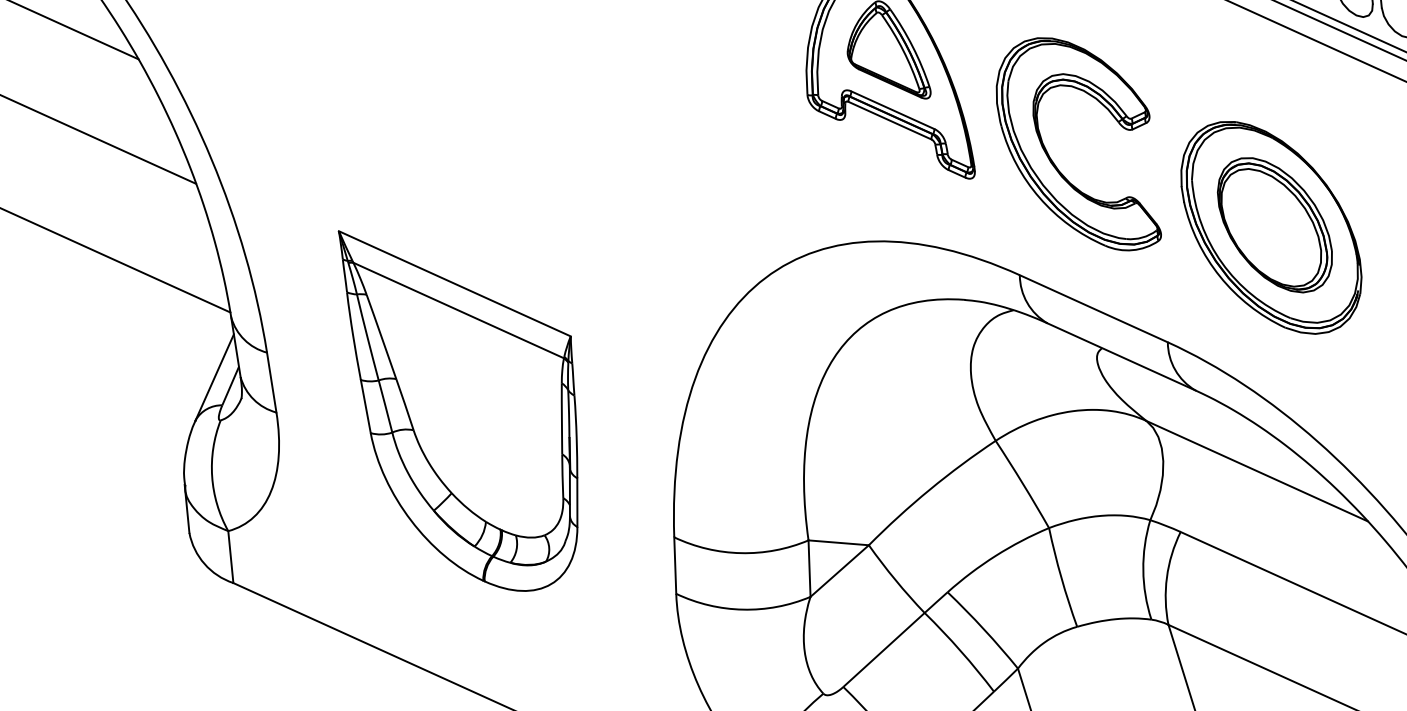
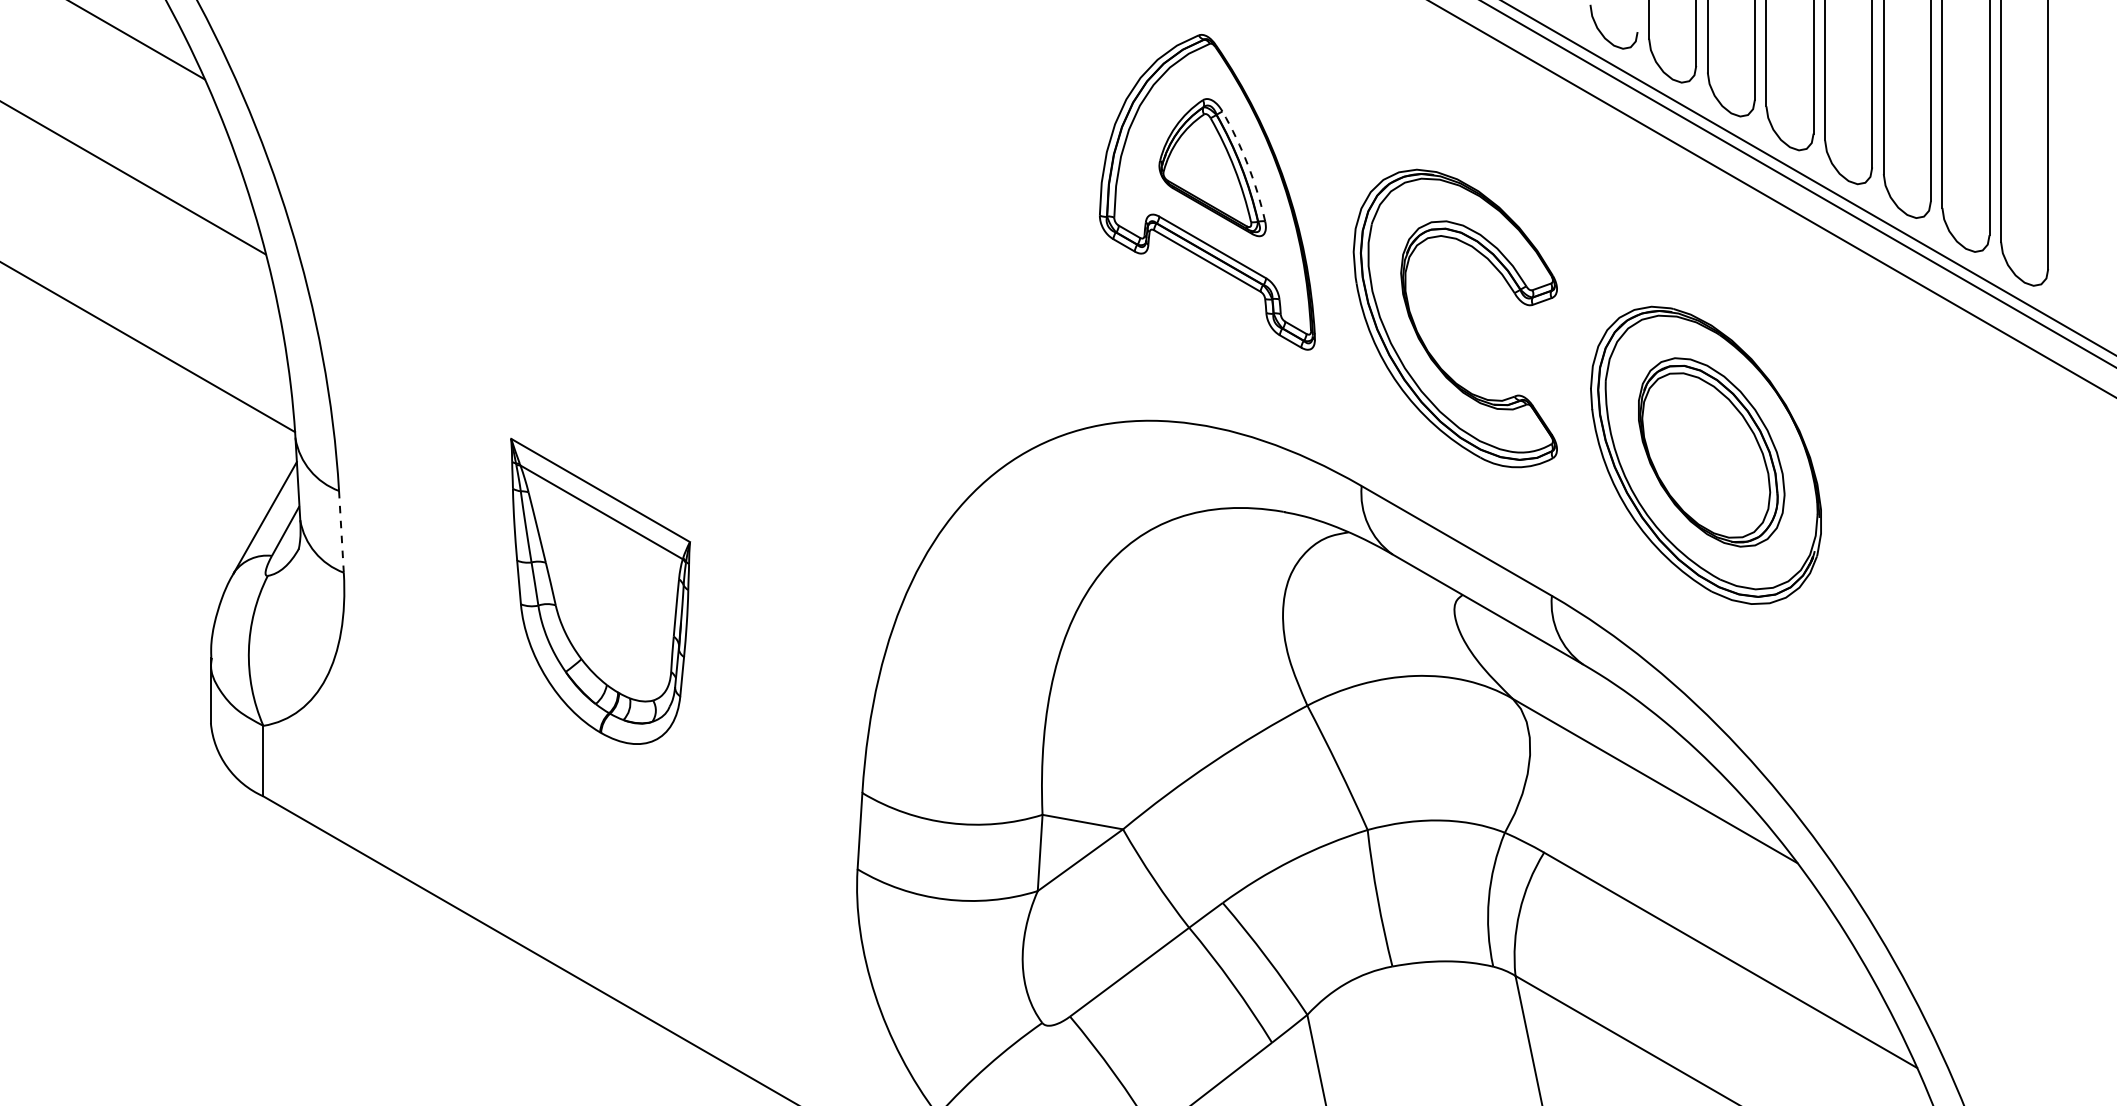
arc: (912, 46) -> (1247, 164), solid -> dashed
line: (271, 382) -> (341, 531), solid -> dashed
part: (466, 407) -> (600, 591), size x0.6

